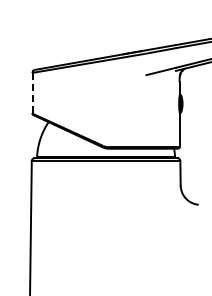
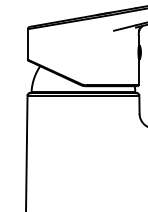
line: (32, 93) -> (28, 44), dashed -> solid

